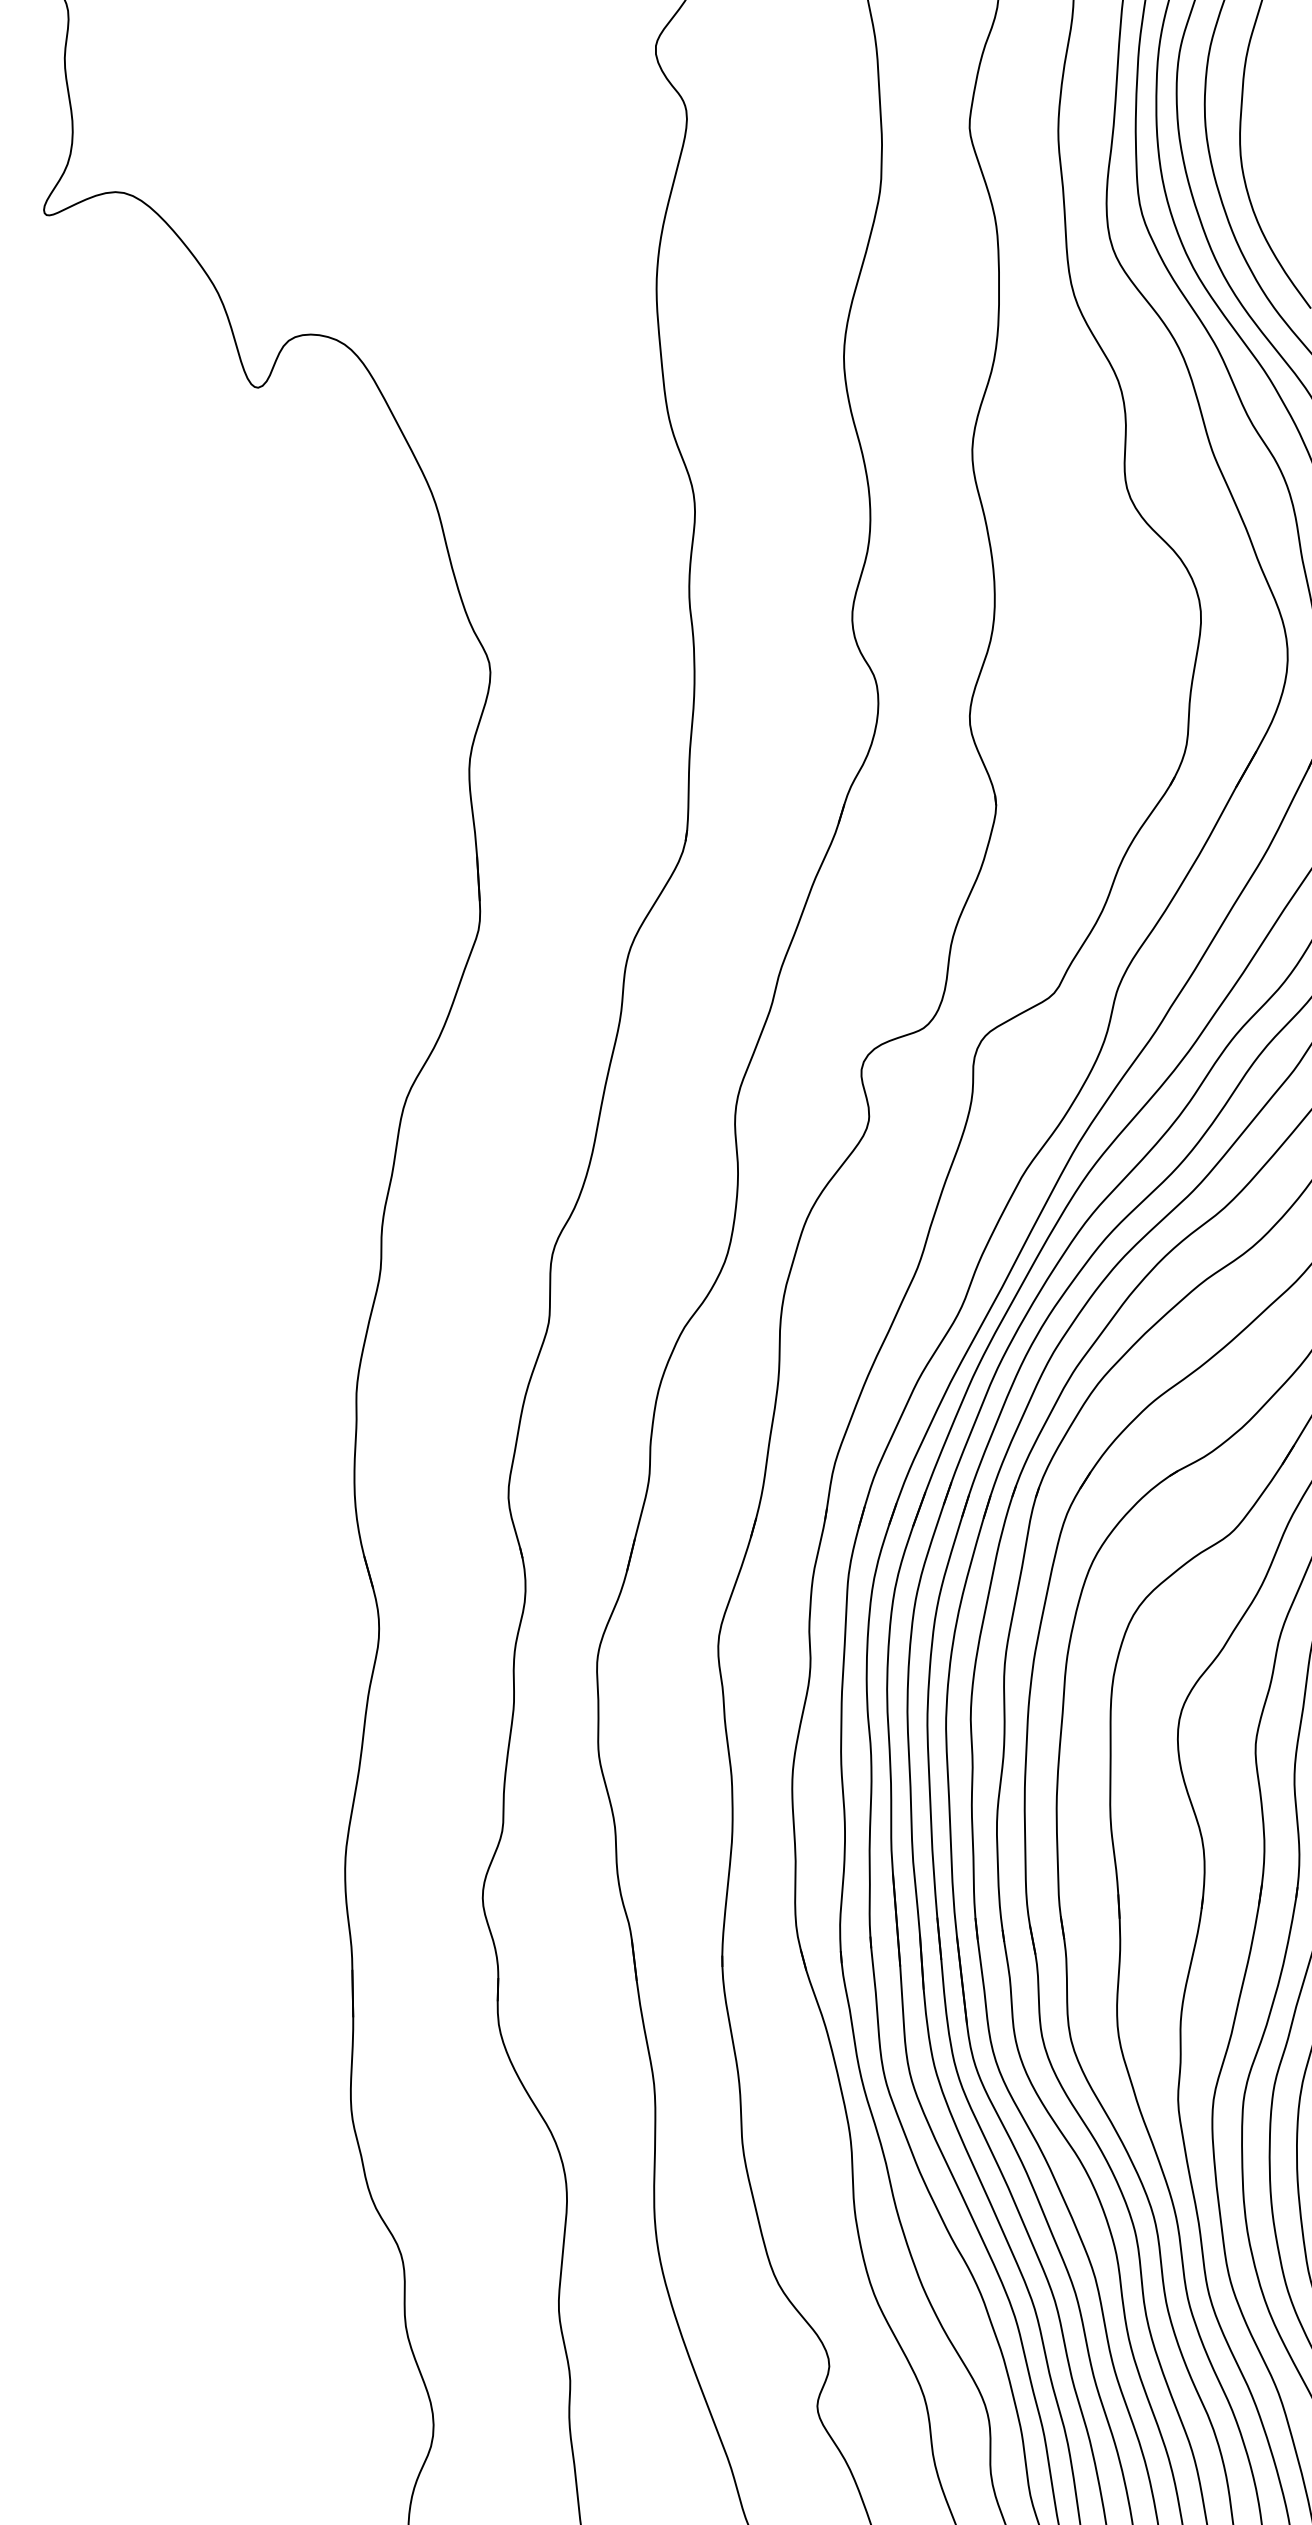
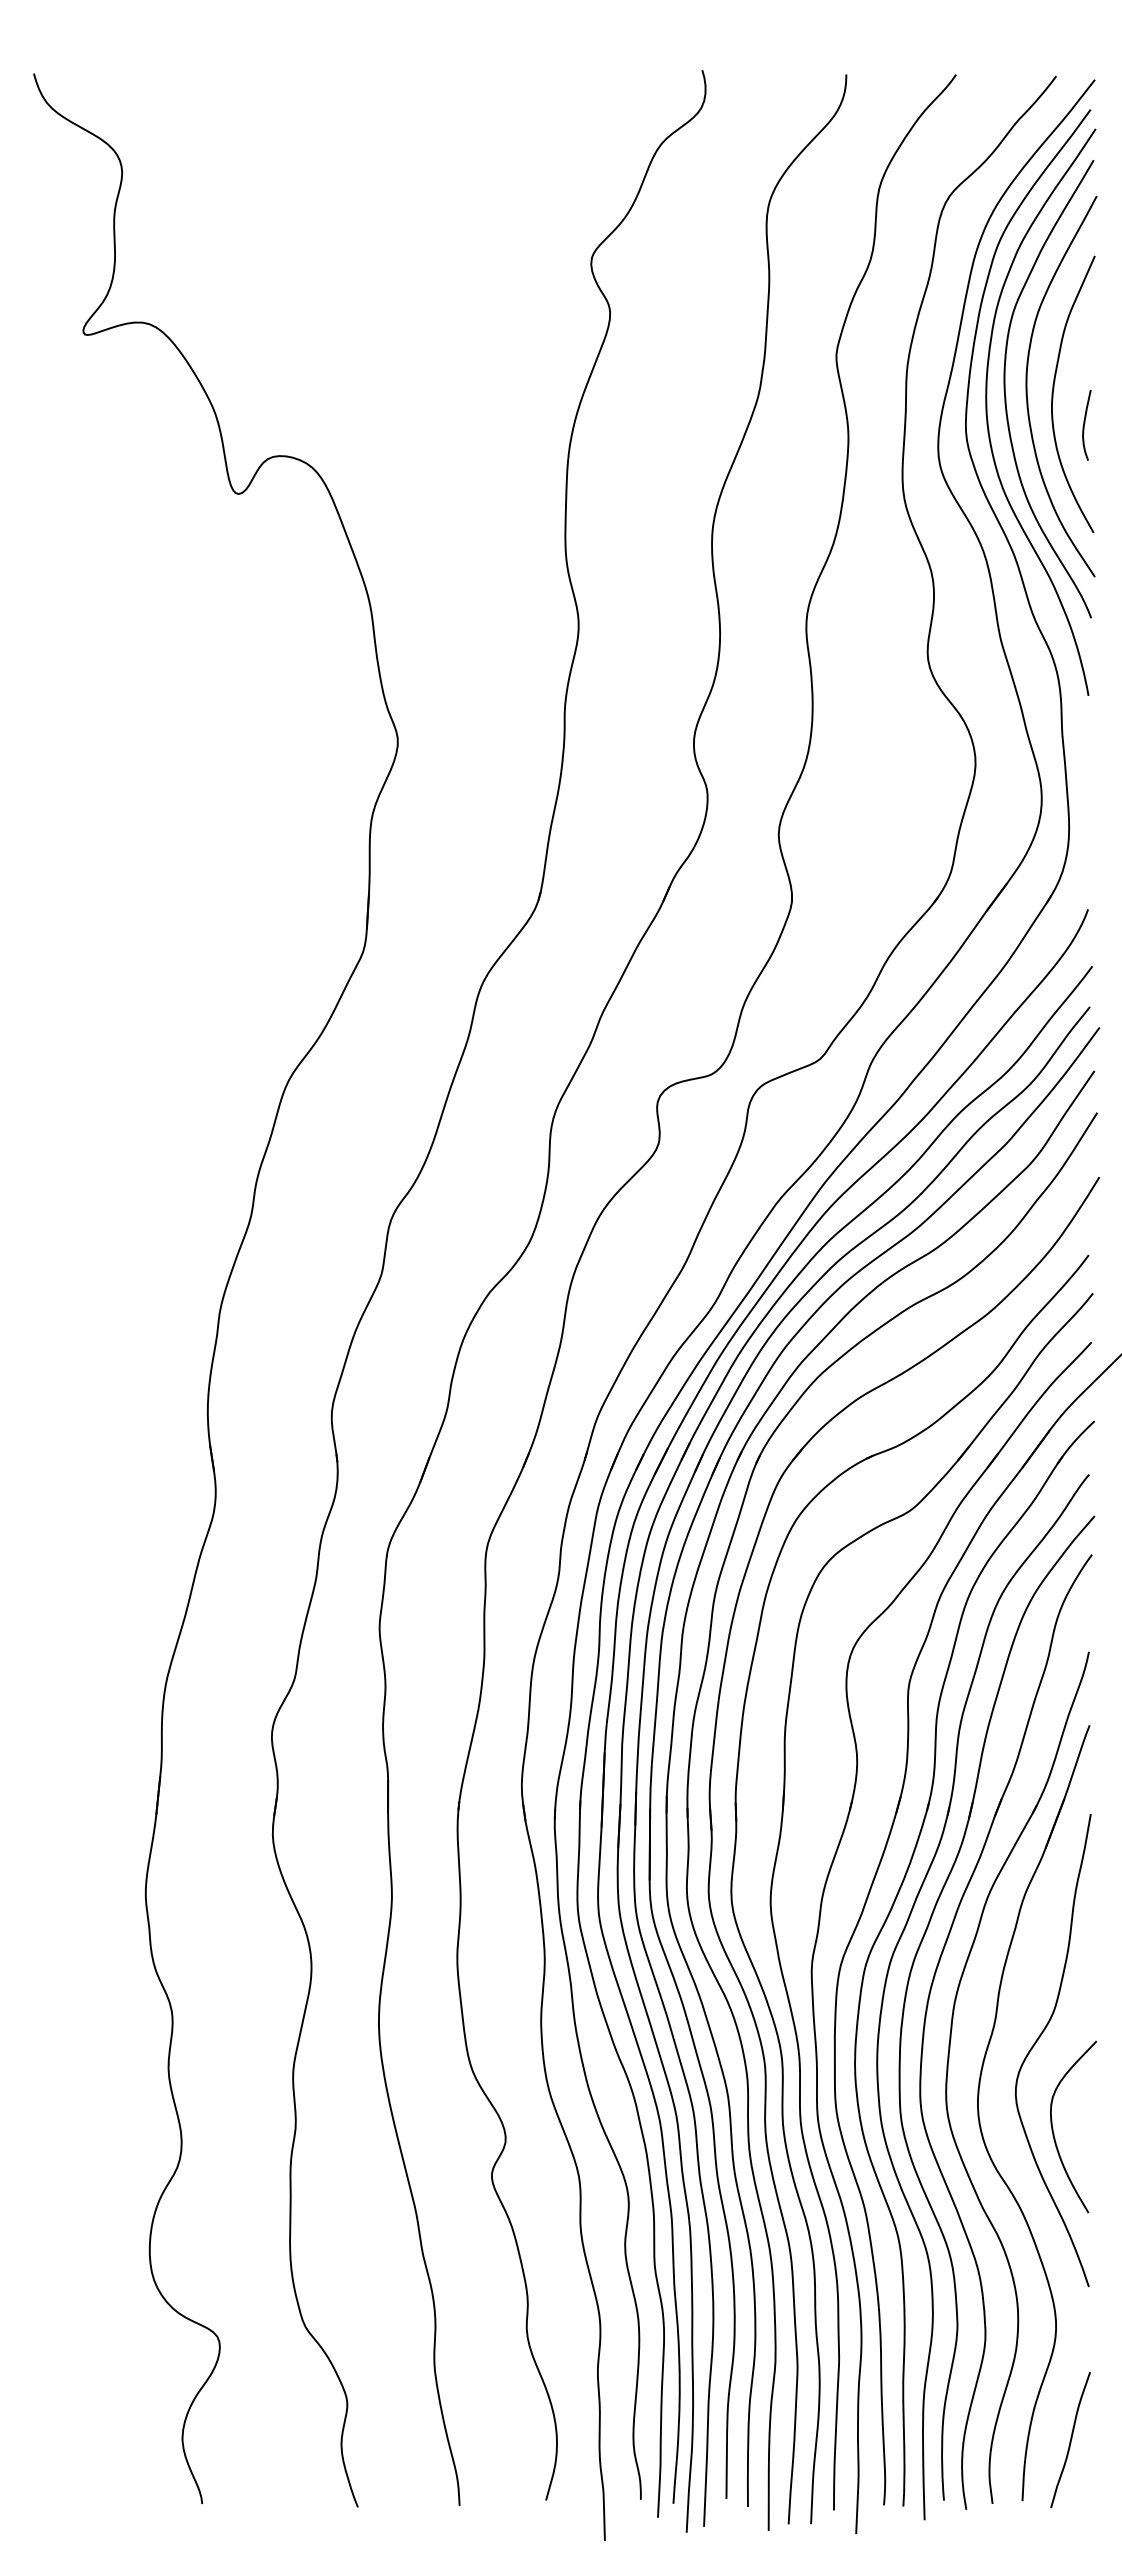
curve: (1283, 178) -> (1084, 425), added

